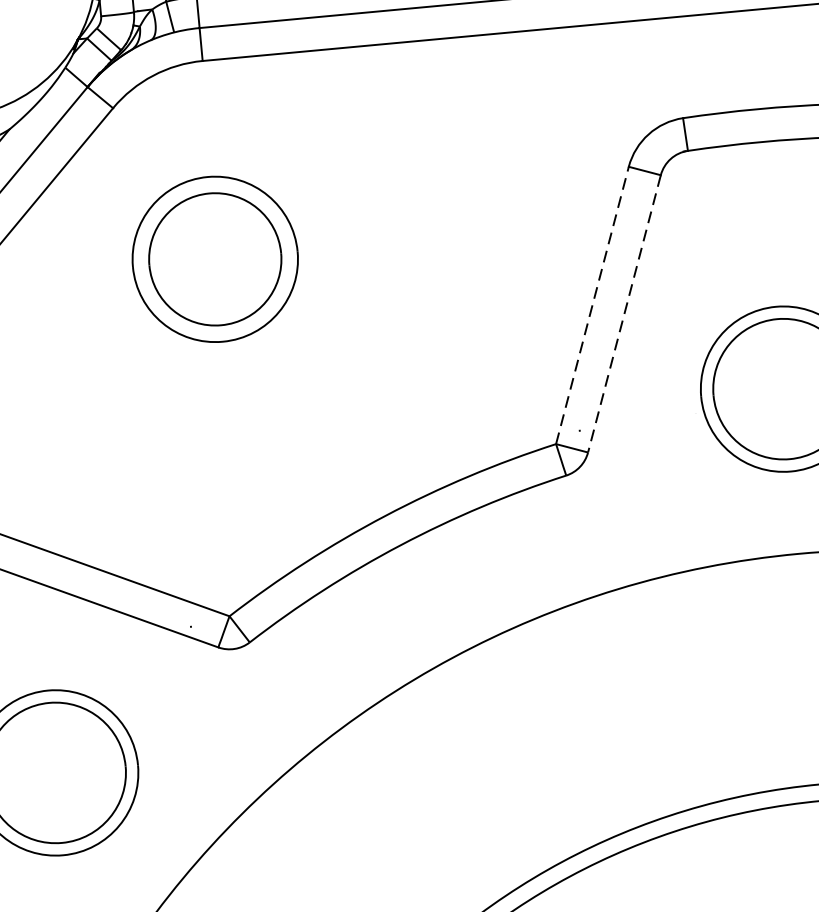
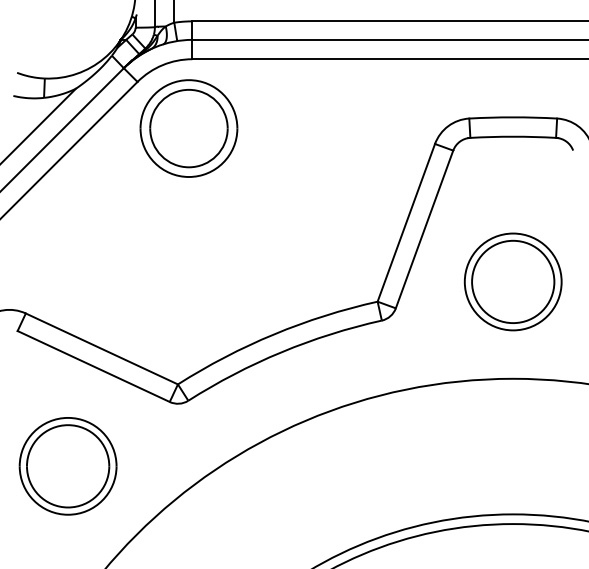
part: (214, 259) -> (188, 128), moved
line: (592, 304) -> (406, 222), dashed -> solid
line: (624, 313) -> (424, 229), dashed -> solid

